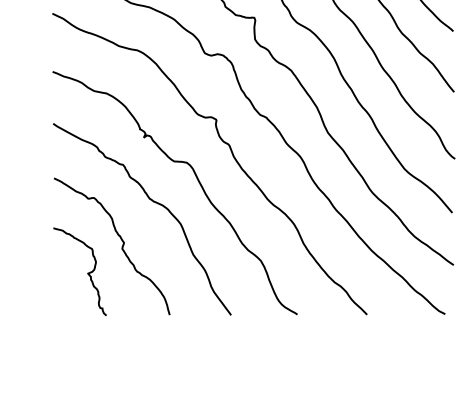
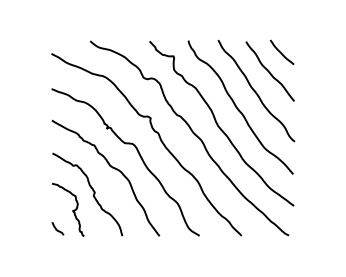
curve: (60, 302) -> (56, 228), added

